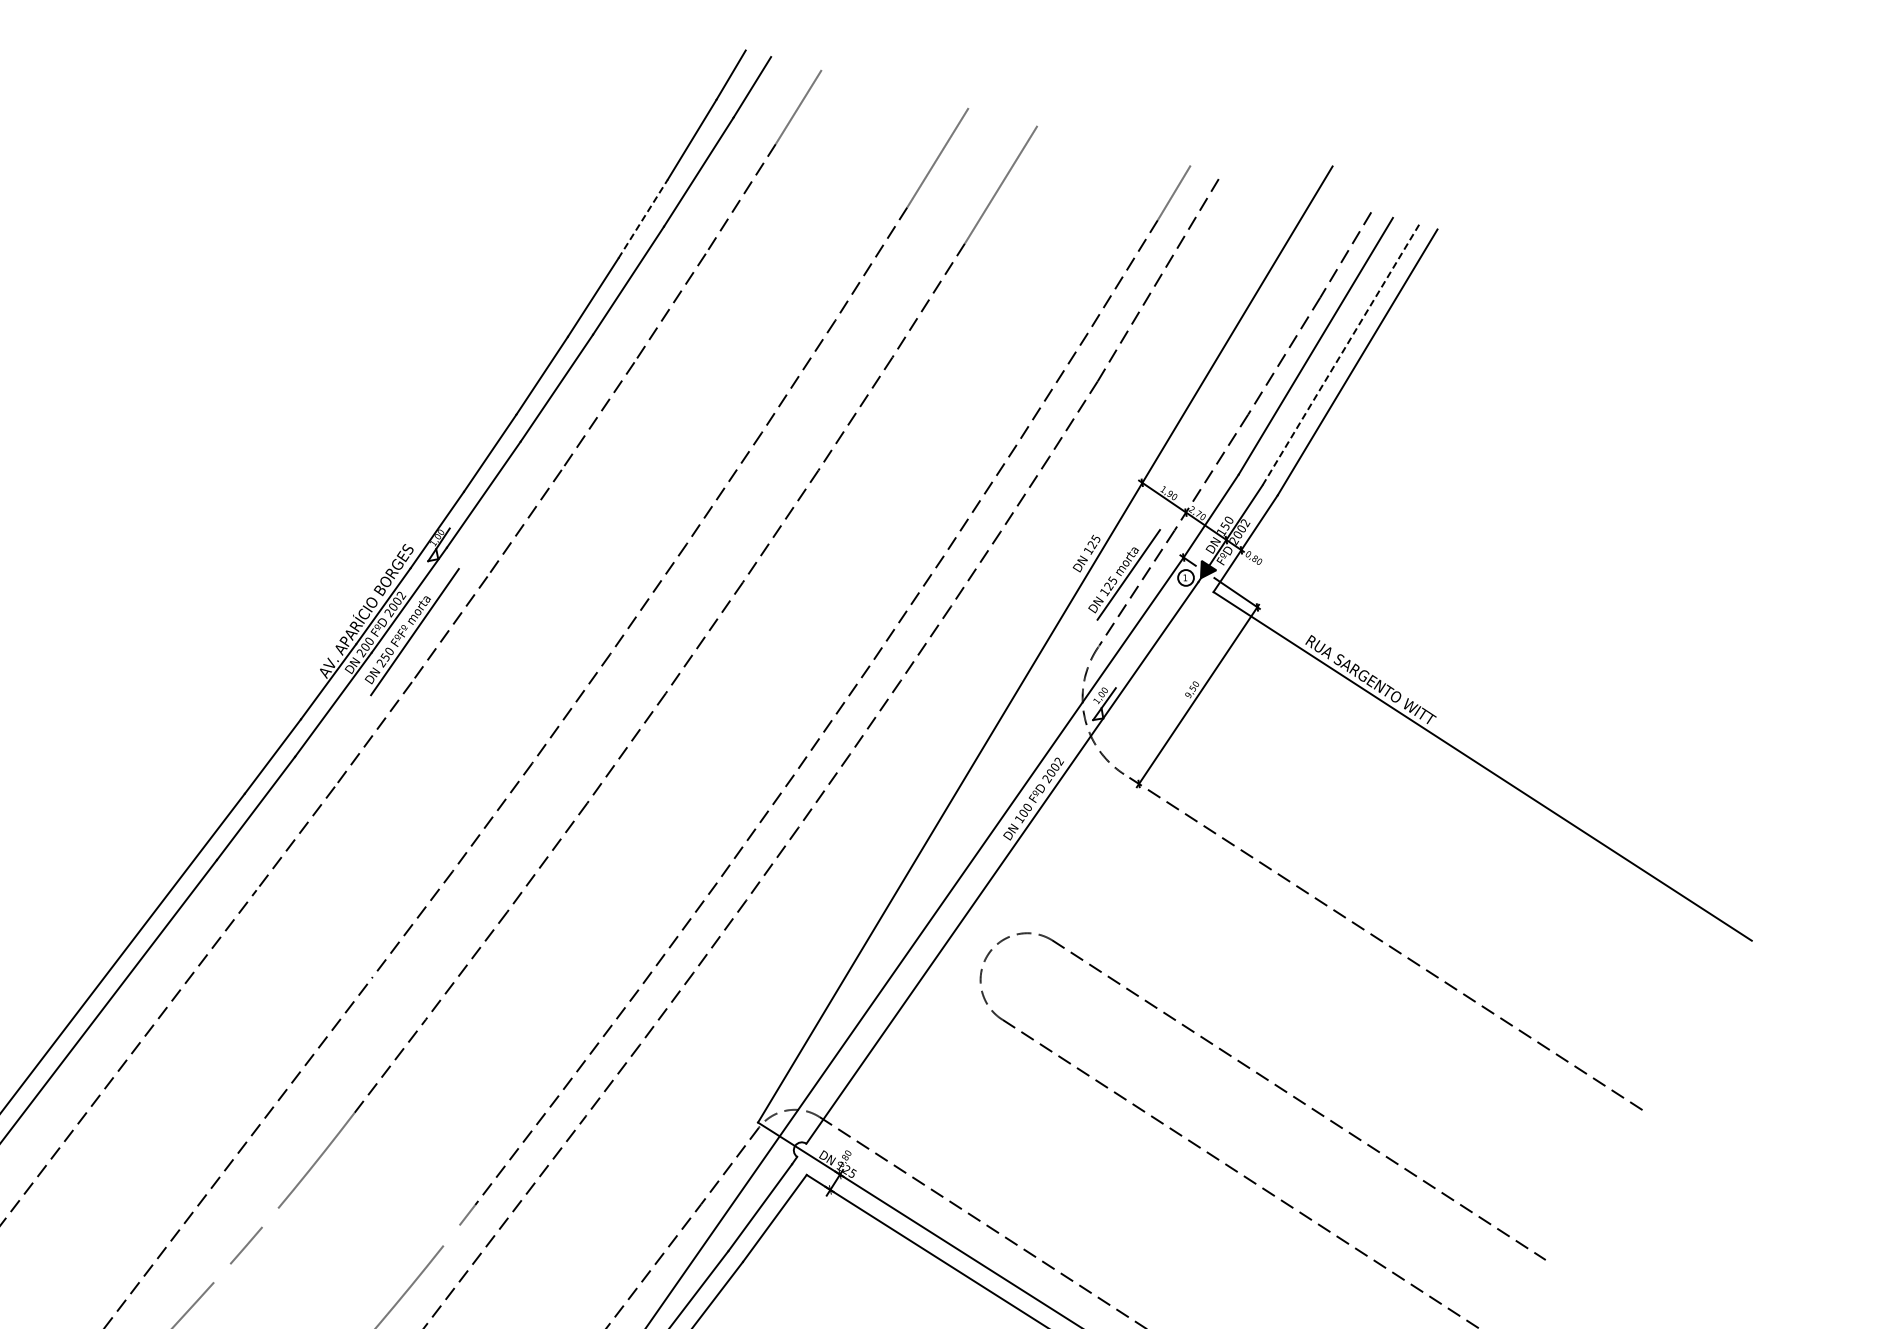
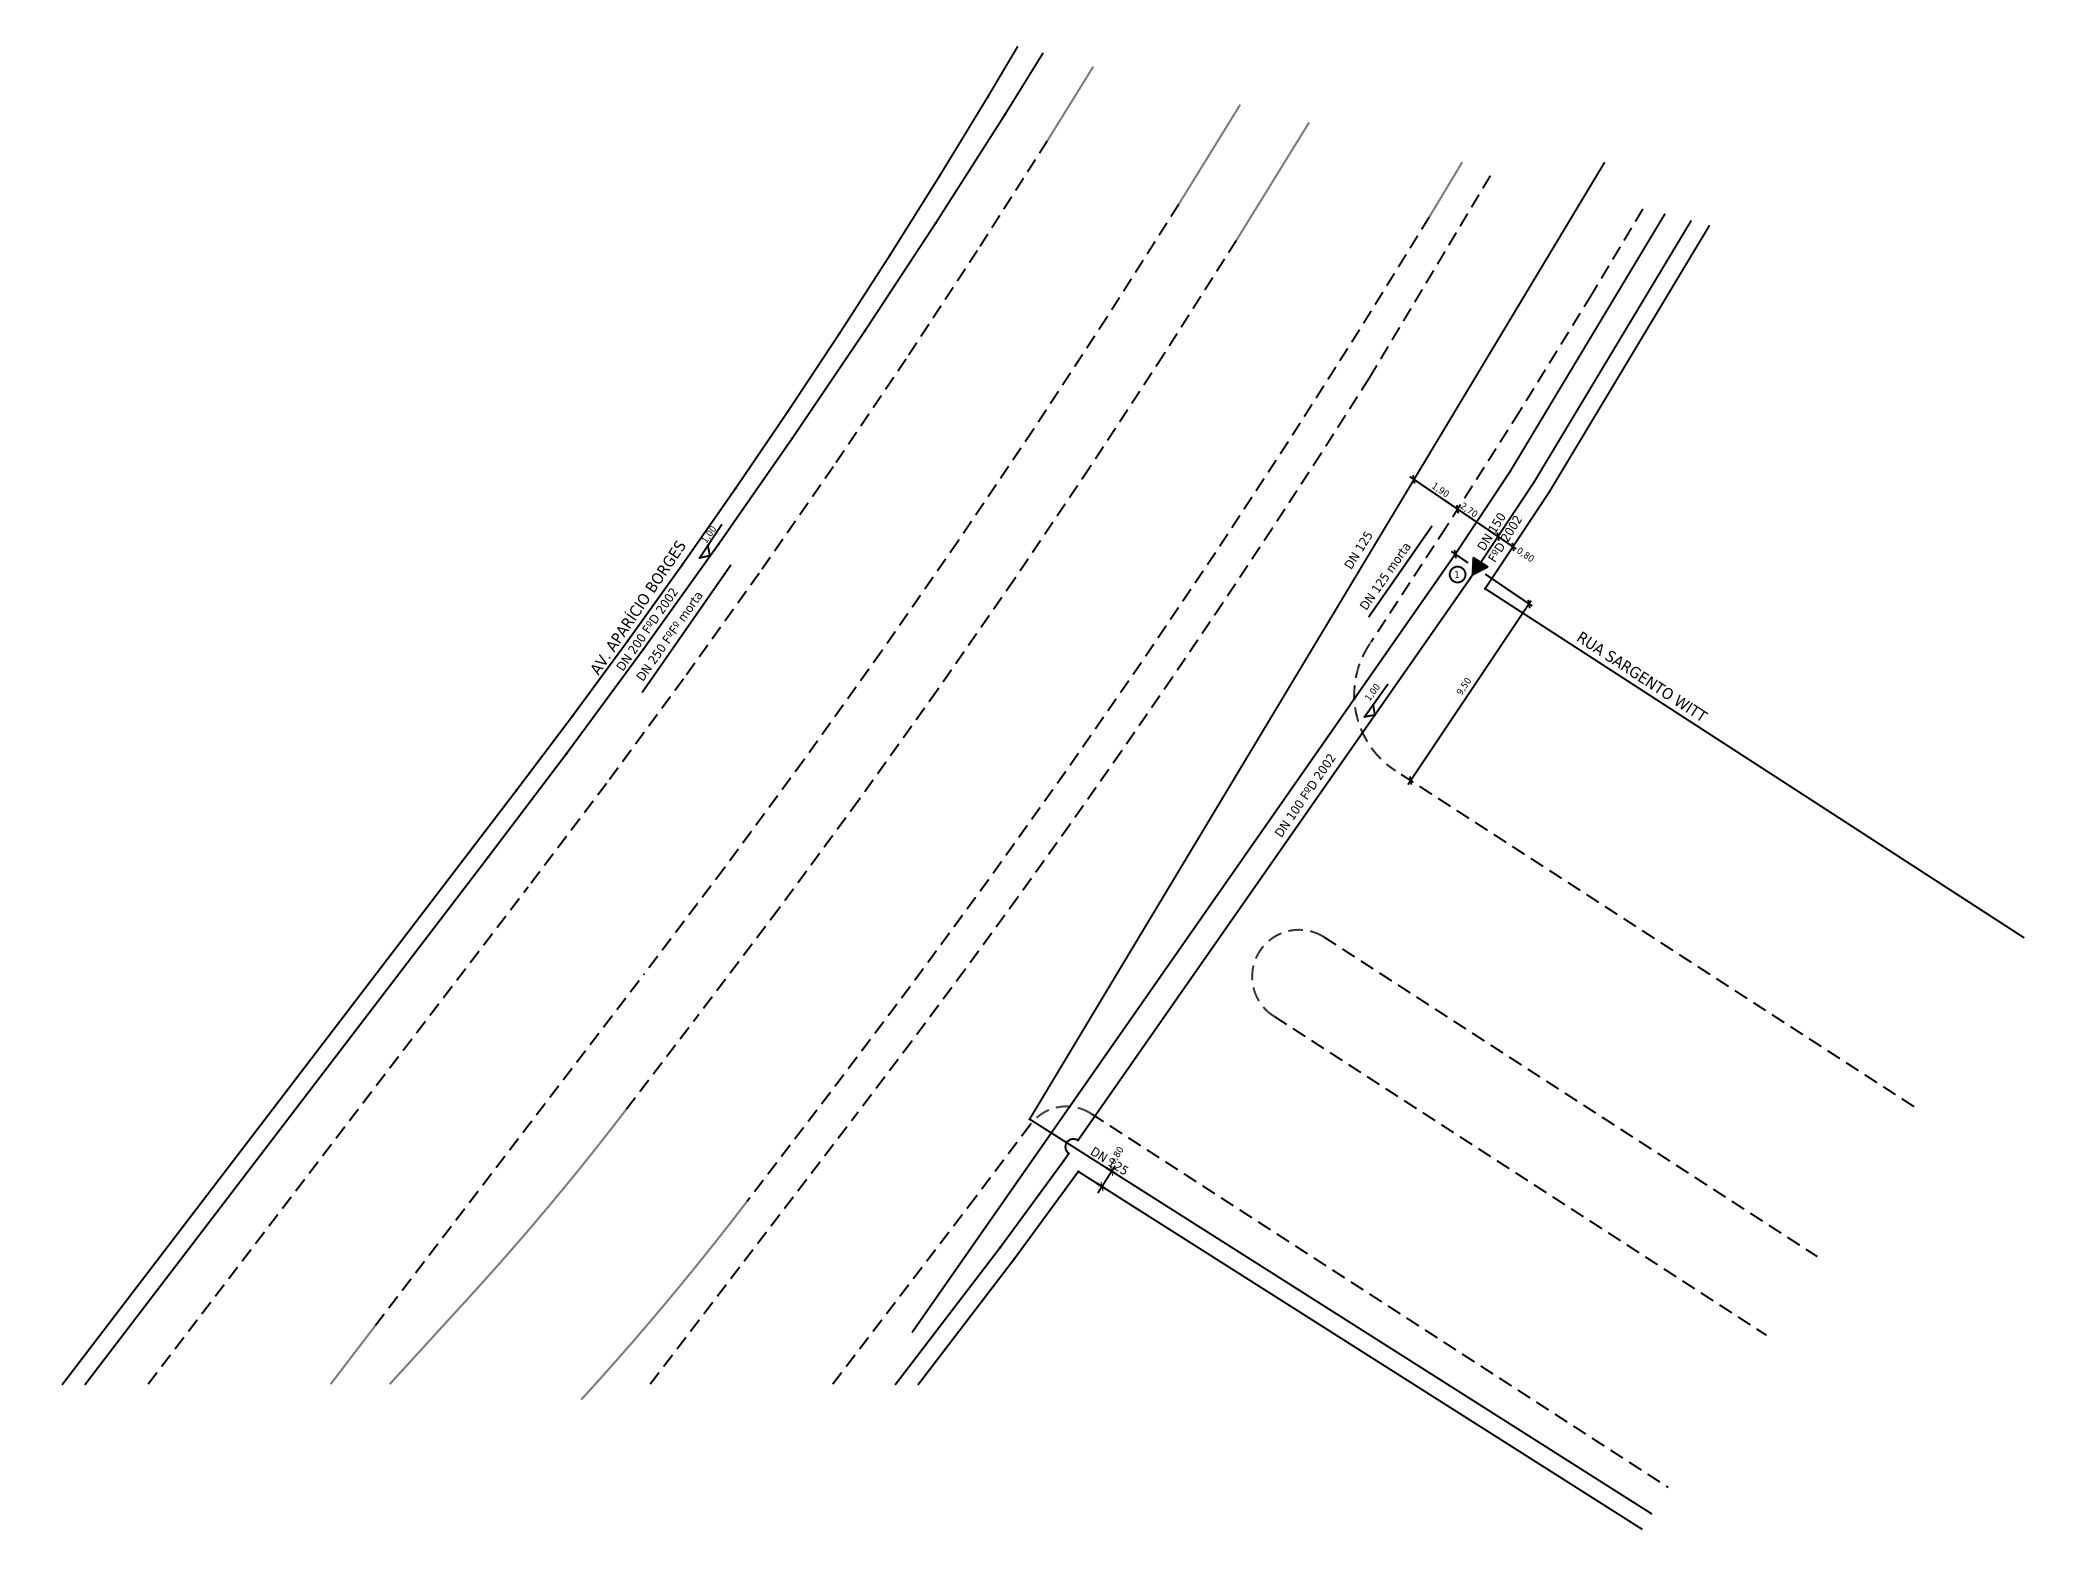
line: (642, 218) -> (914, 215), dashed -> solid
line: (1340, 355) -> (1612, 352), dashed -> solid
line: (269, 1216) -> (541, 1213), added
line: (451, 1234) -> (723, 1231), added
line: (221, 1272) -> (493, 1269), added

